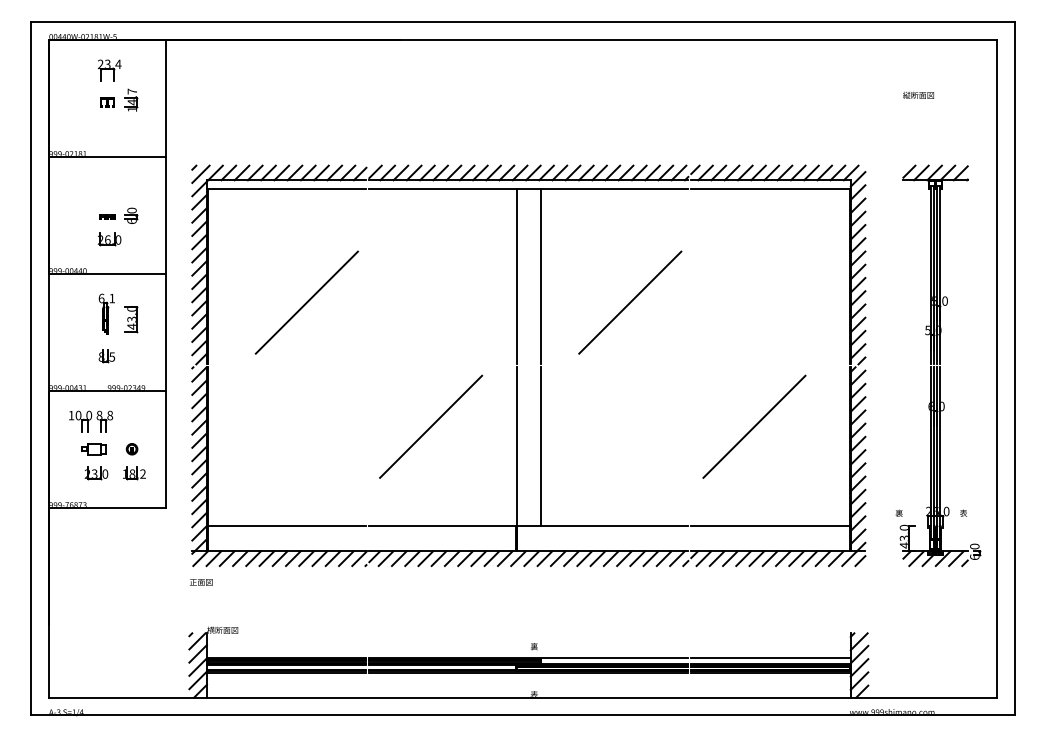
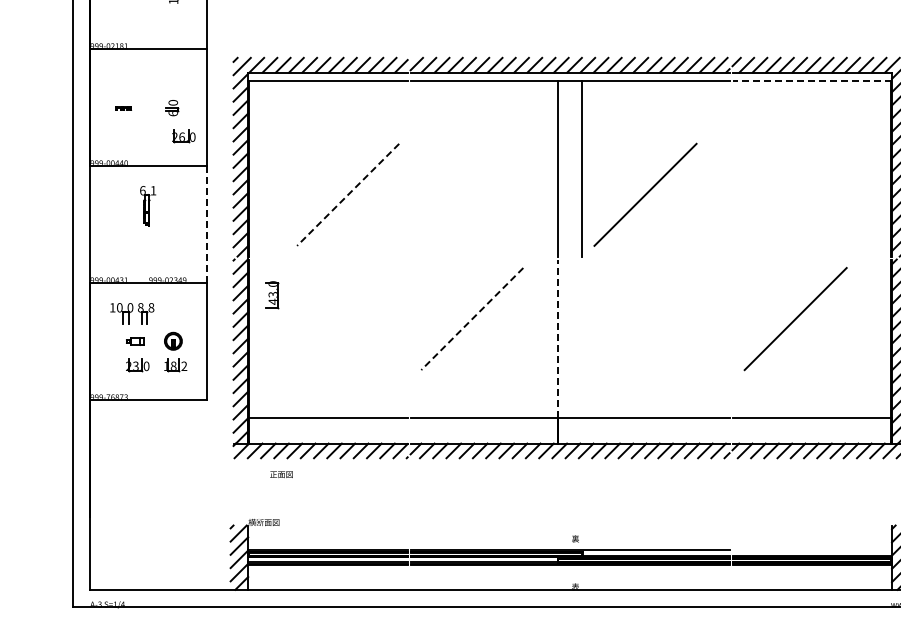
line: (771, 188) -> (812, 80), solid -> dashed
part: (107, 216) -> (123, 107), moved
part: (109, 239) -> (183, 136), moved
line: (630, 302) -> (645, 194), moved
line: (306, 303) -> (347, 195), solid -> dashed
part: (131, 319) -> (272, 294), moved
line: (165, 332) -> (206, 224), solid -> dashed
part: (106, 356) -> (147, 248), removed
line: (430, 427) -> (471, 319), solid -> dashed
line: (517, 446) -> (558, 338), solid -> dashed
line: (540, 446) -> (581, 338), removed
part: (93, 449) -> (134, 341), size x0.7
part: (131, 449) -> (172, 341), size x1.6
text: (201, 582) -> (281, 474), moved
line: (770, 657) -> (811, 549), removed

